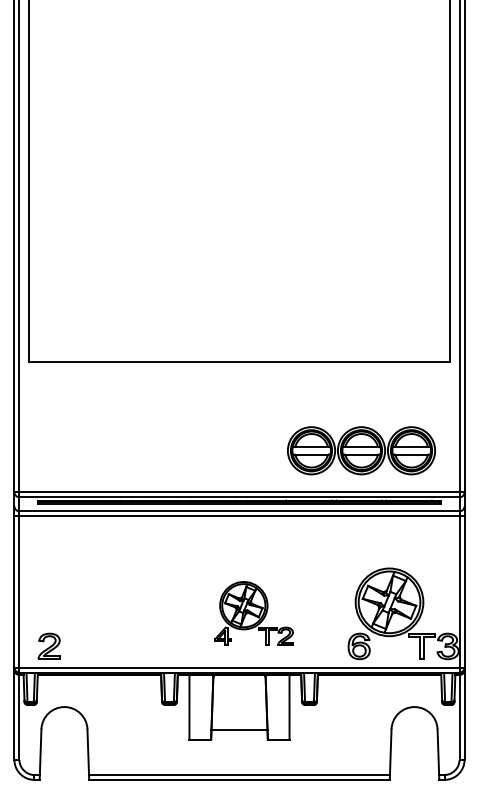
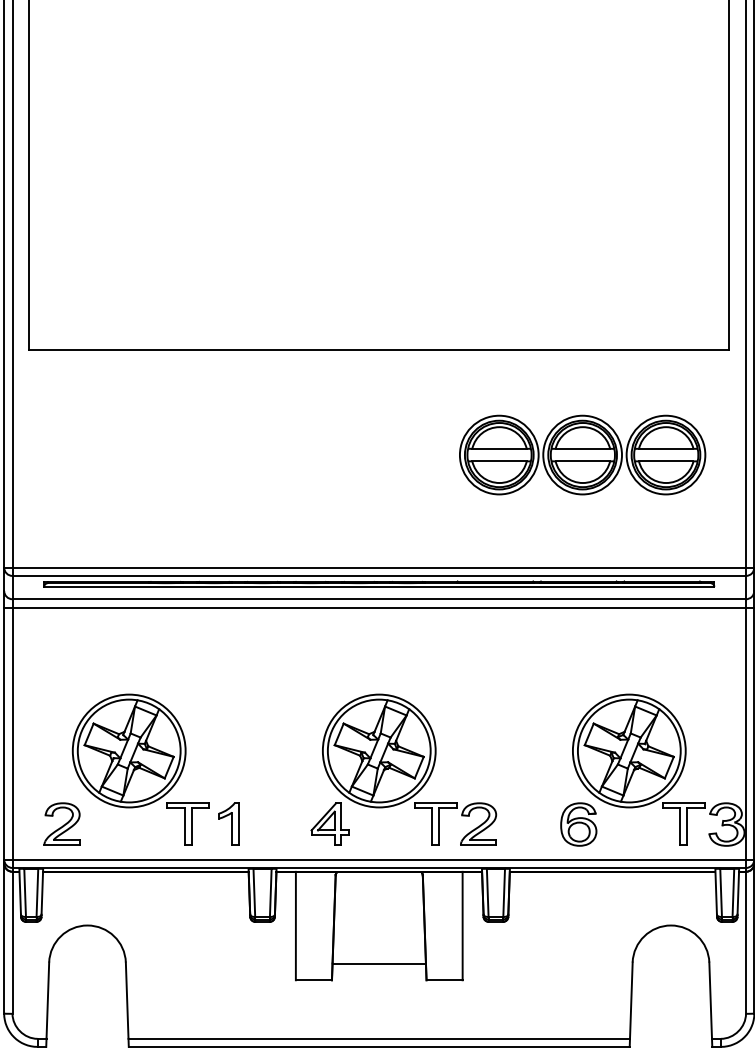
part: (361, 450) -> (582, 454), moved
part: (104, 613) -> (154, 769), added
part: (253, 613) -> (402, 769), size x1.43

